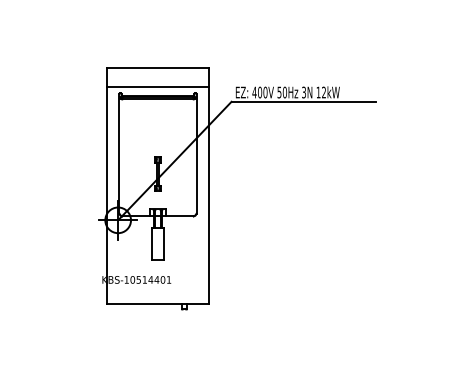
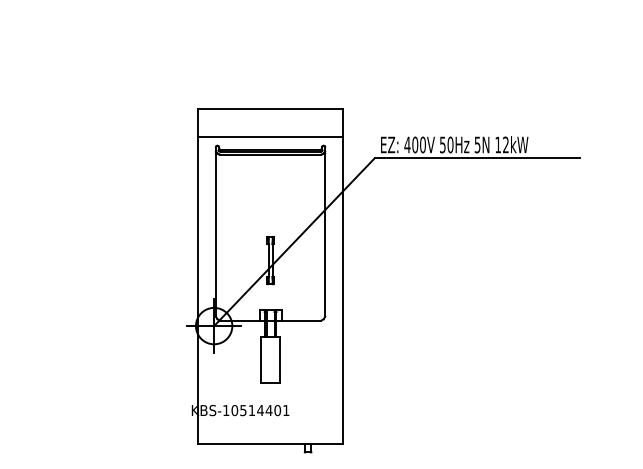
text: (303, 91) -> (476, 143), 3N -> 5N

